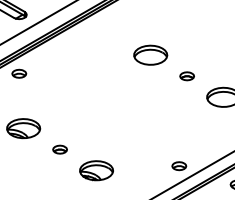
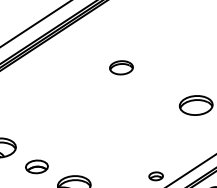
part: (150, 54) -> (121, 67), size x0.7
part: (186, 76) -> (158, 86), removed
part: (59, 149) -> (36, 166), size x1.6

